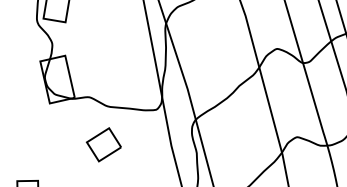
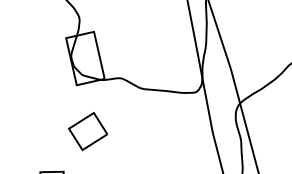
part: (103, 144) -> (87, 131), moved

